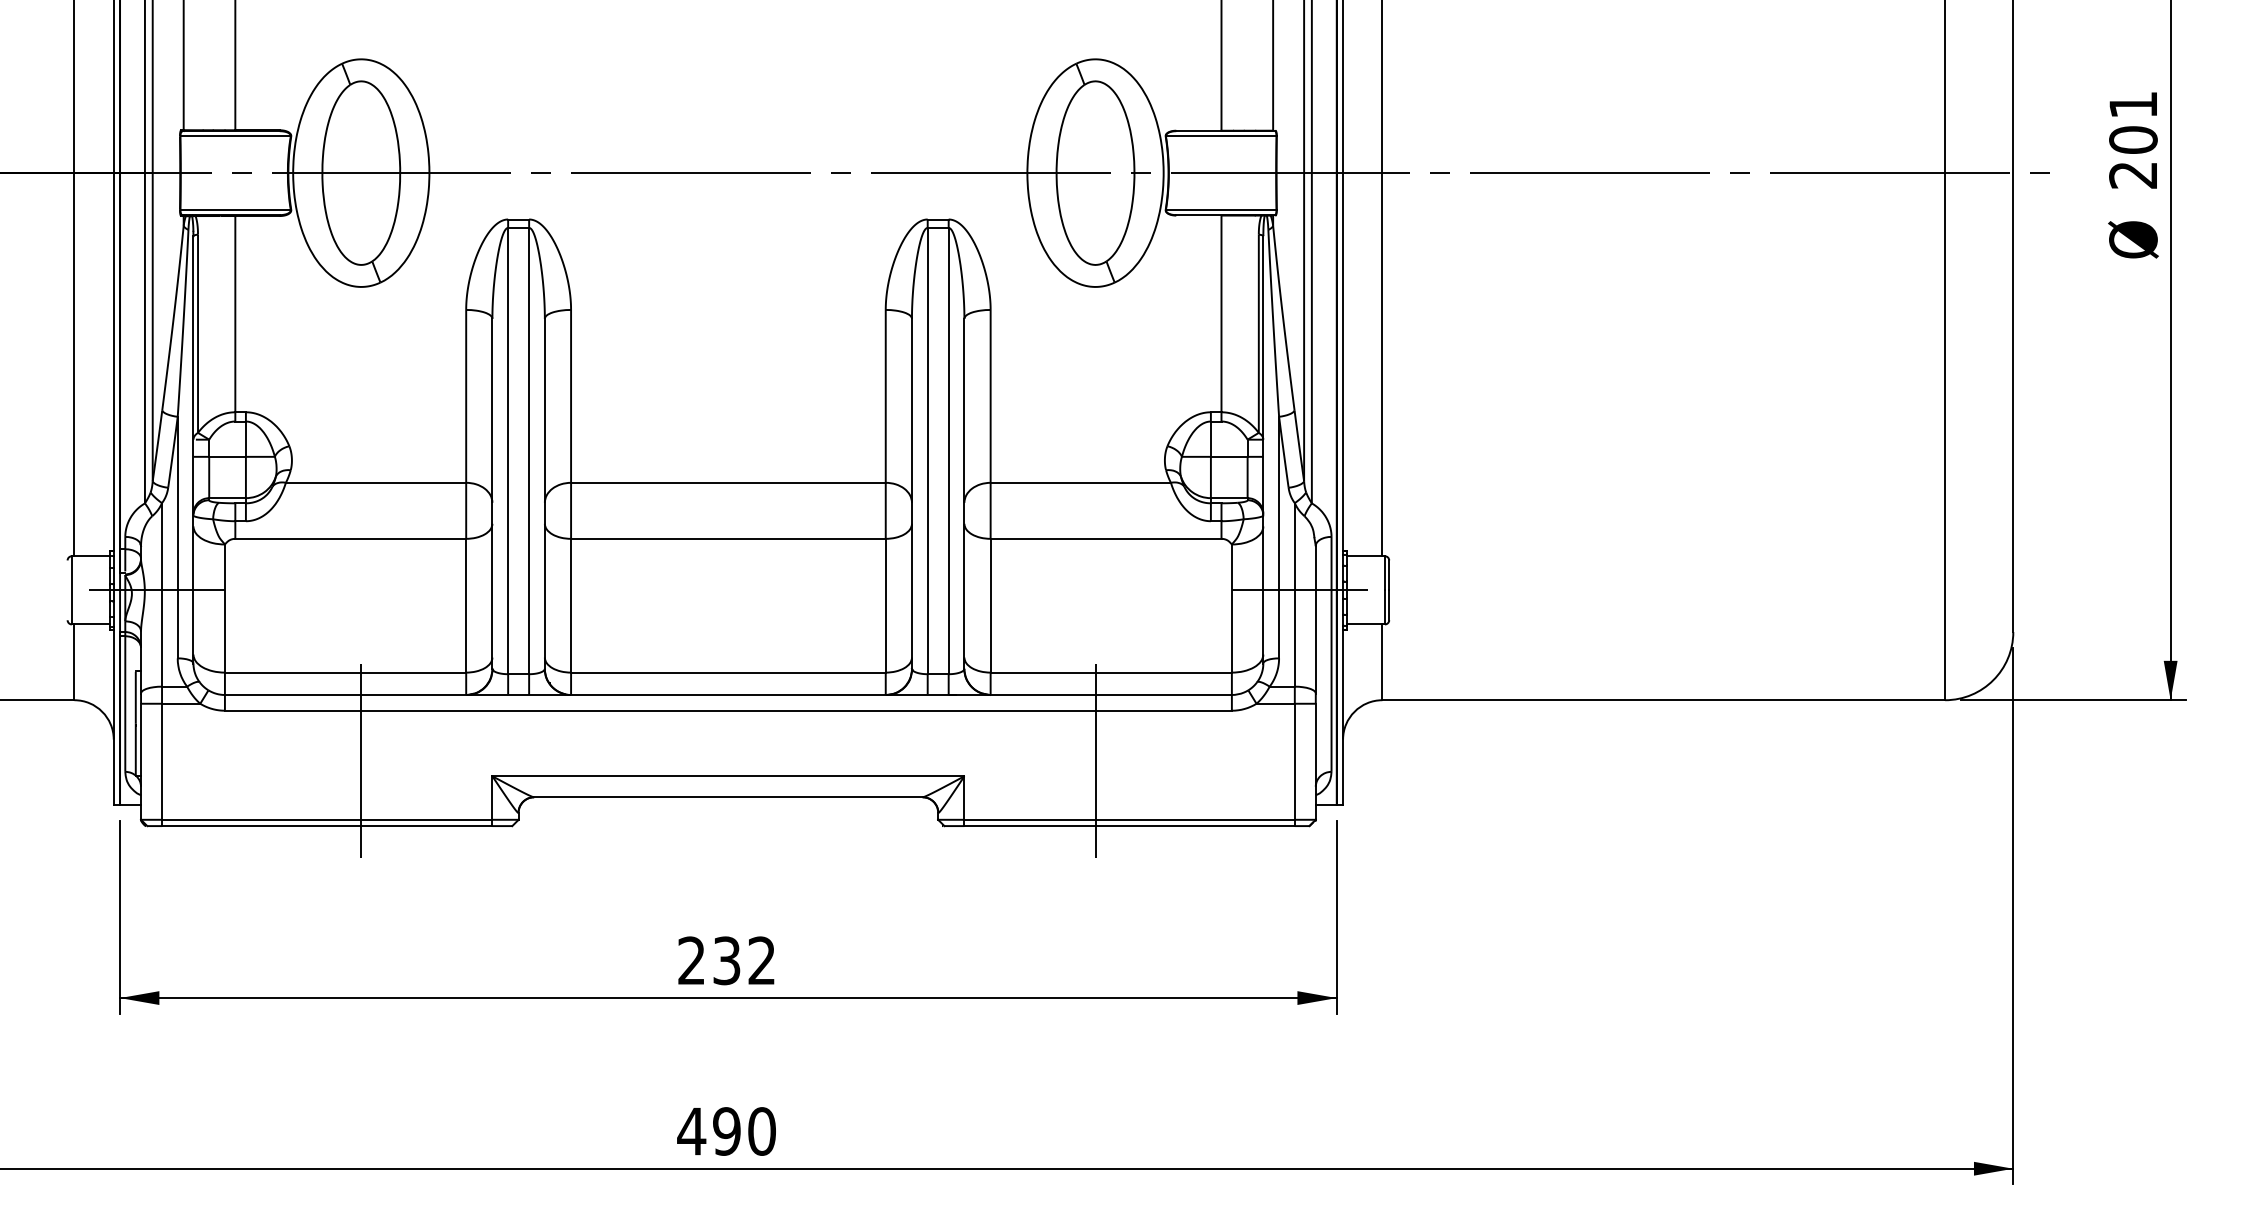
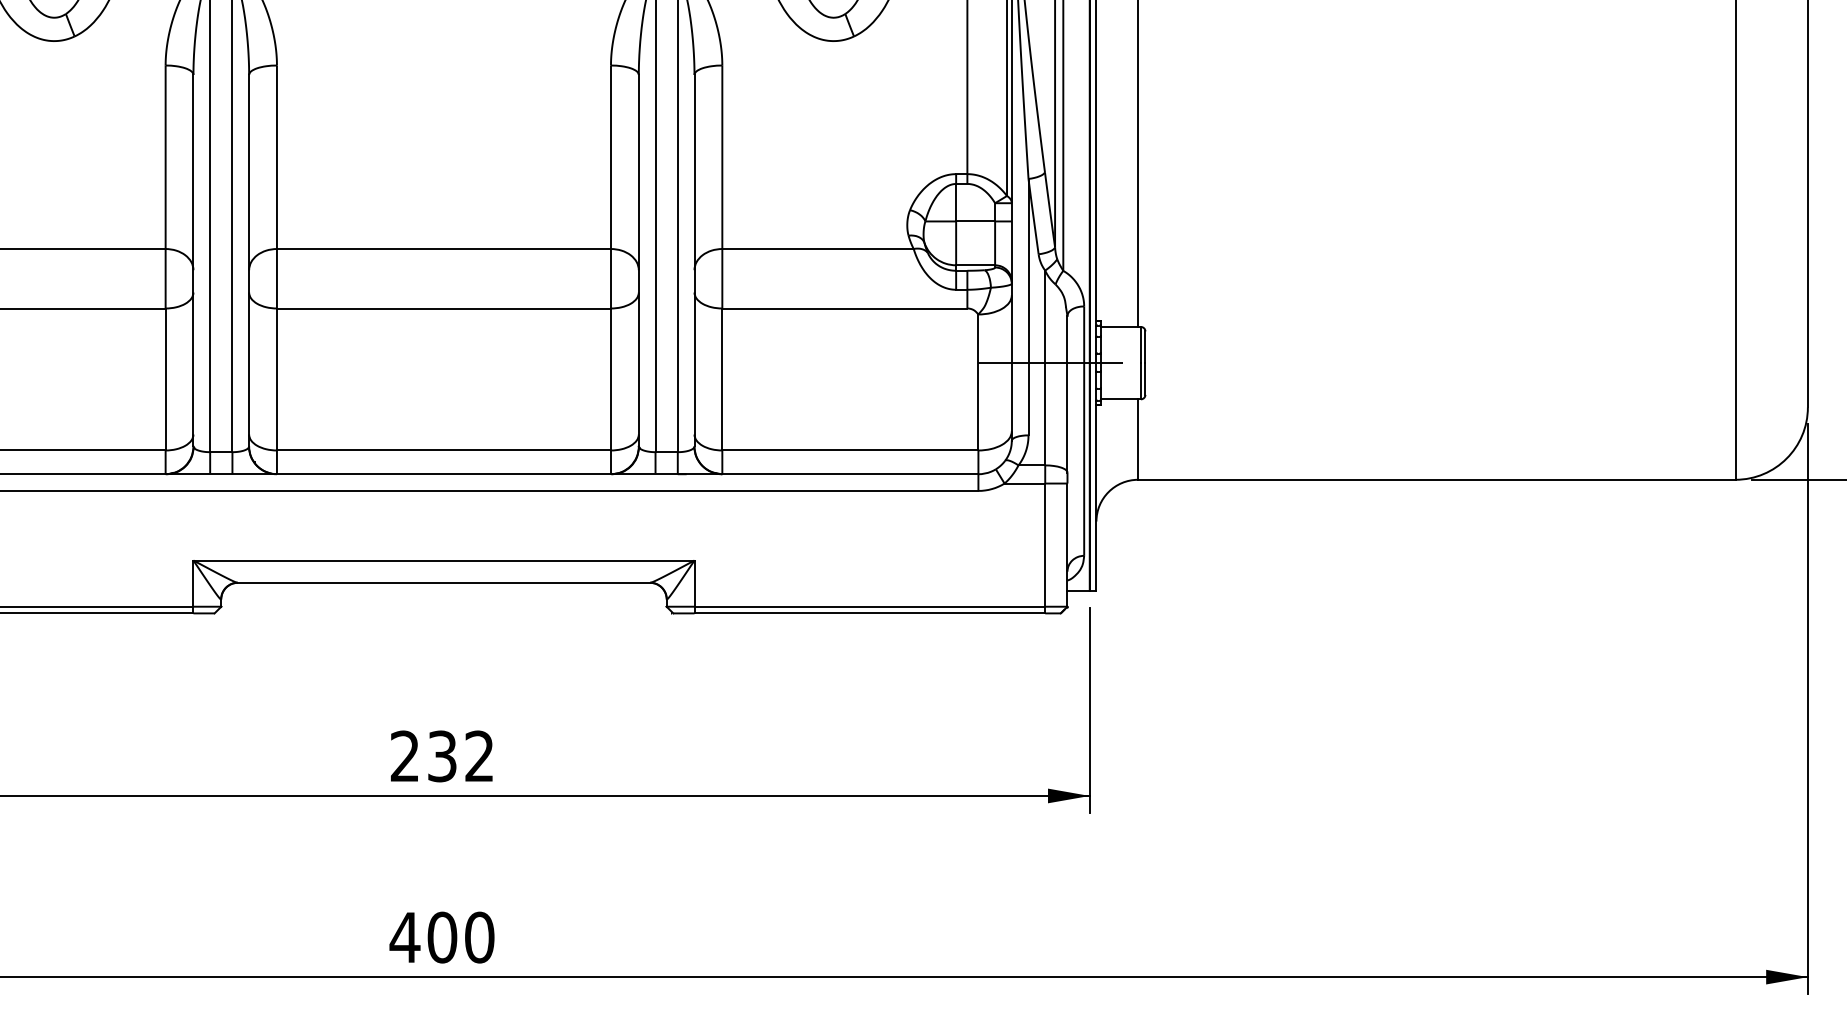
line: (361, 760) -> (54, 543), removed
line: (1095, 760) -> (833, 543), removed
text: (726, 1131) -> (441, 937), 490 -> 400

